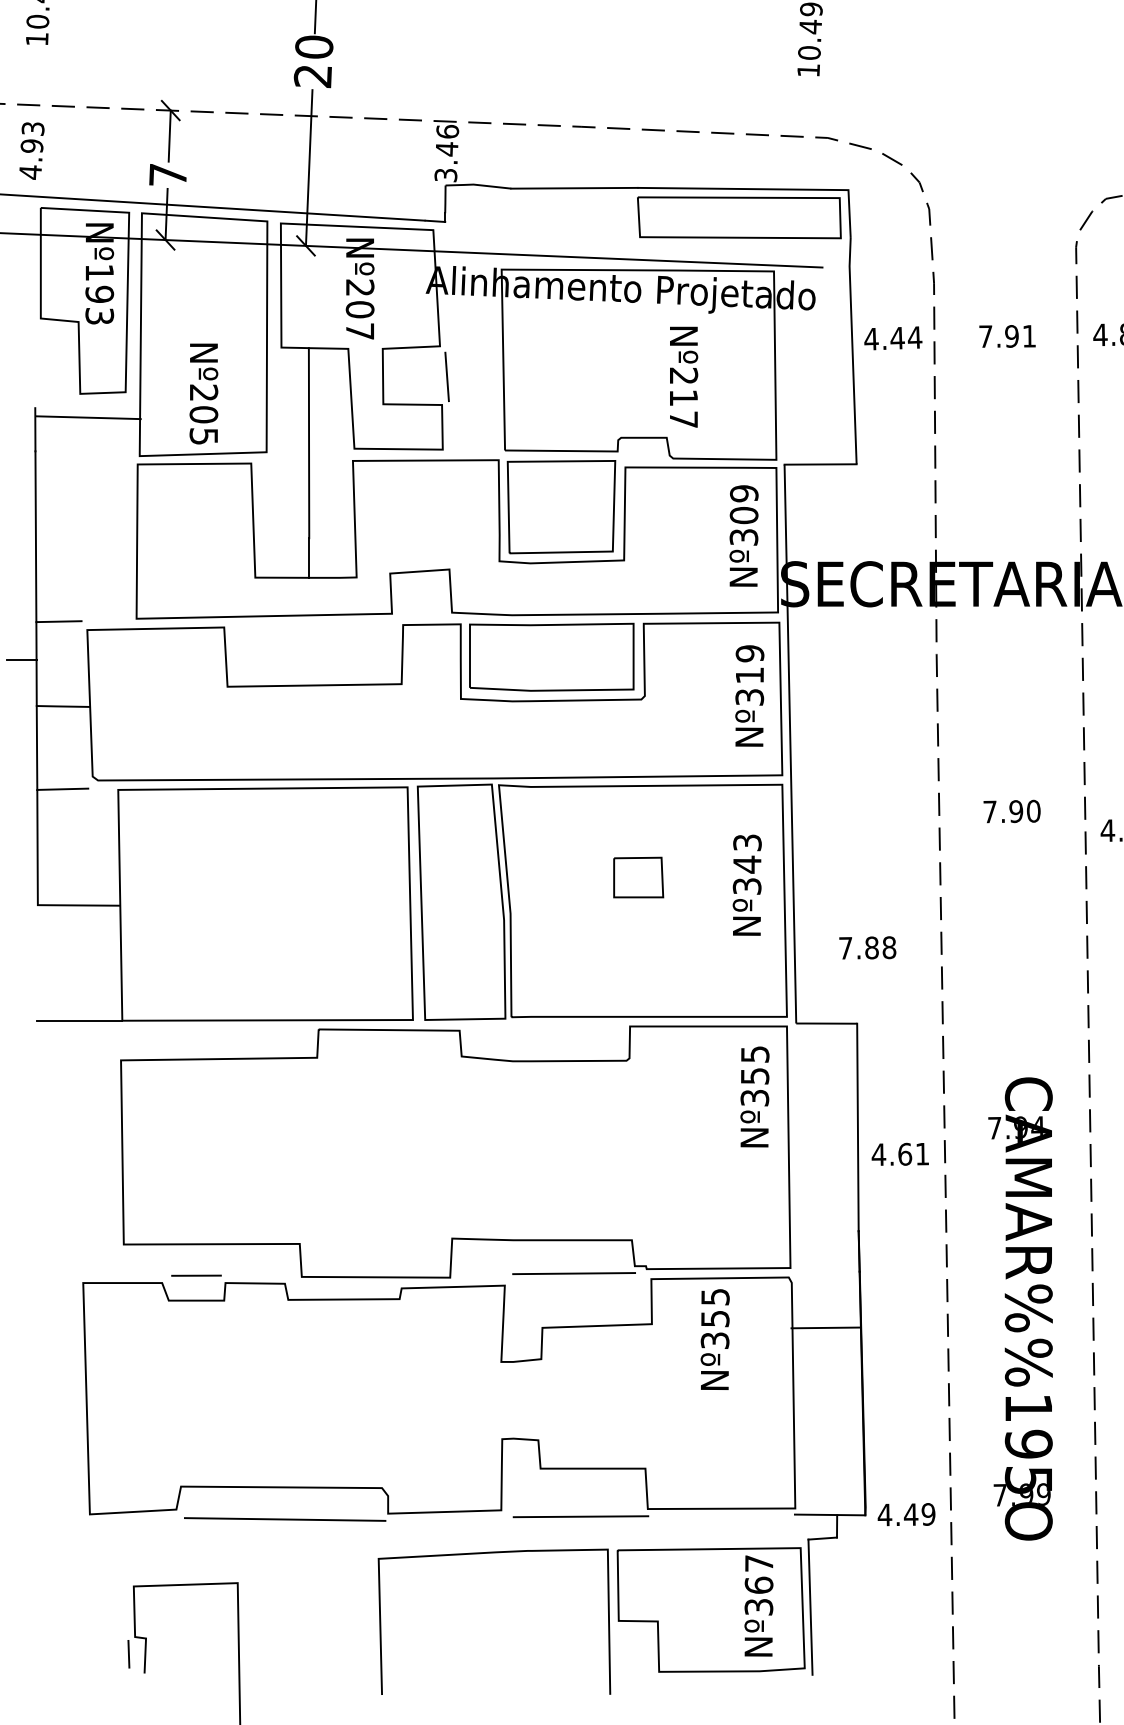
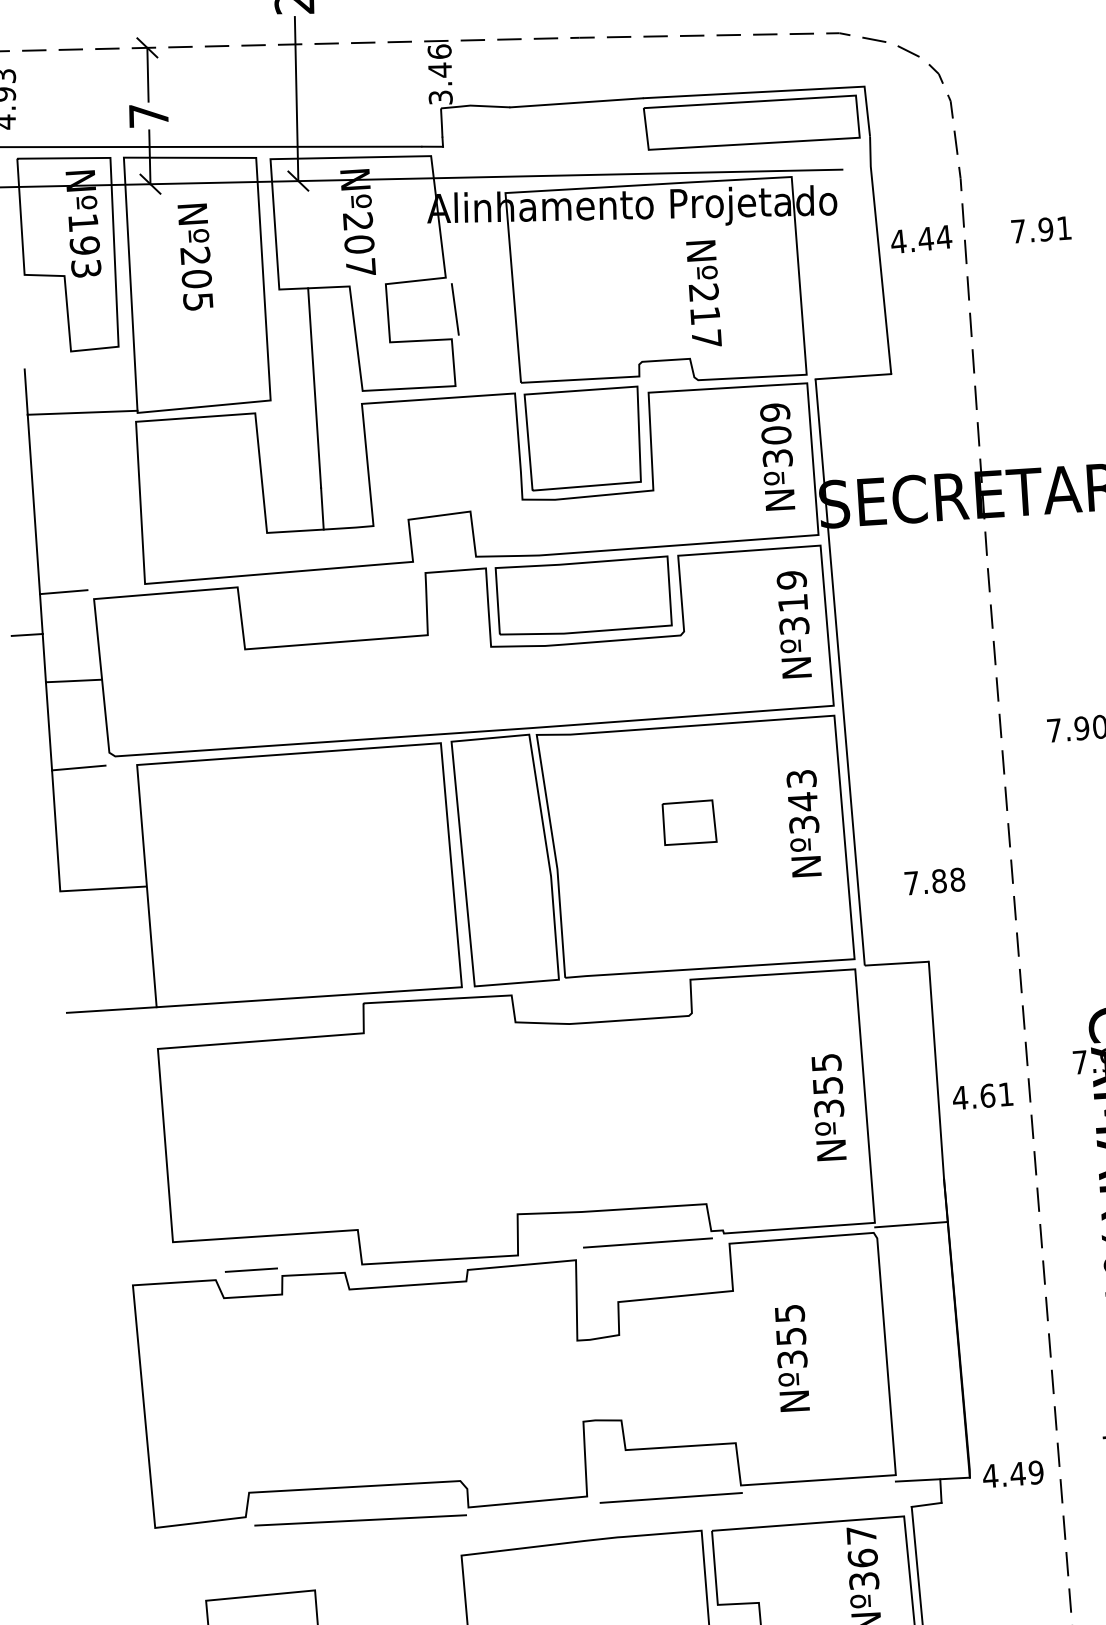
text: (203, 393) -> (195, 256), moved
line: (88, 417) -> (82, 412), moved
text: (754, 1096) -> (828, 1107), moved
line: (825, 1327) -> (910, 1224), moved
text: (714, 1339) -> (791, 1358), moved

